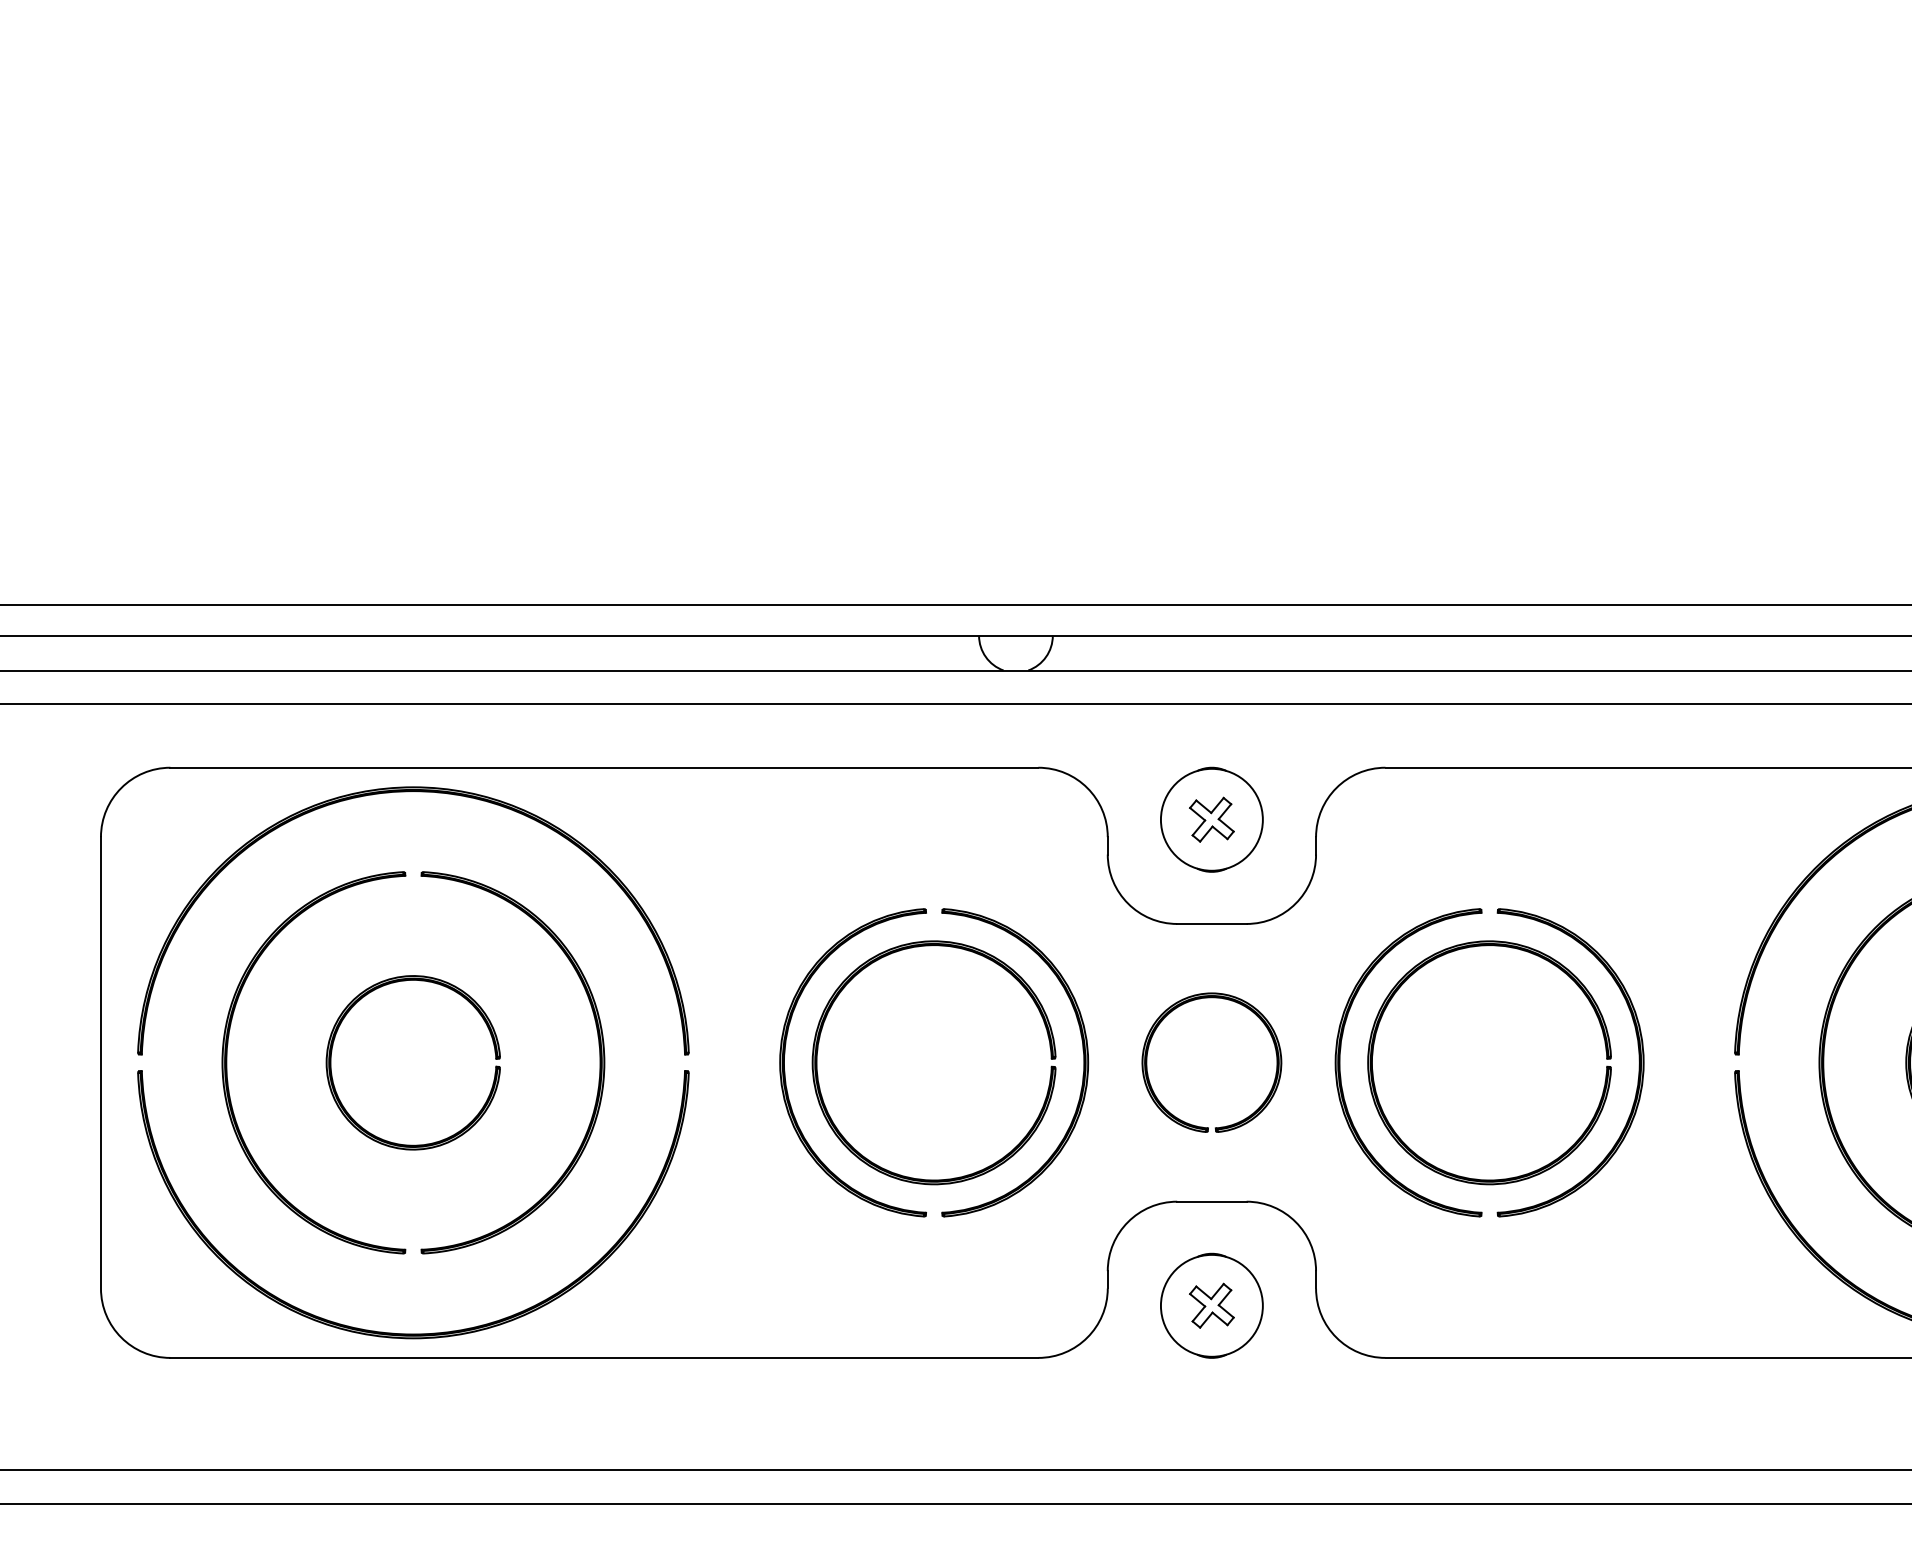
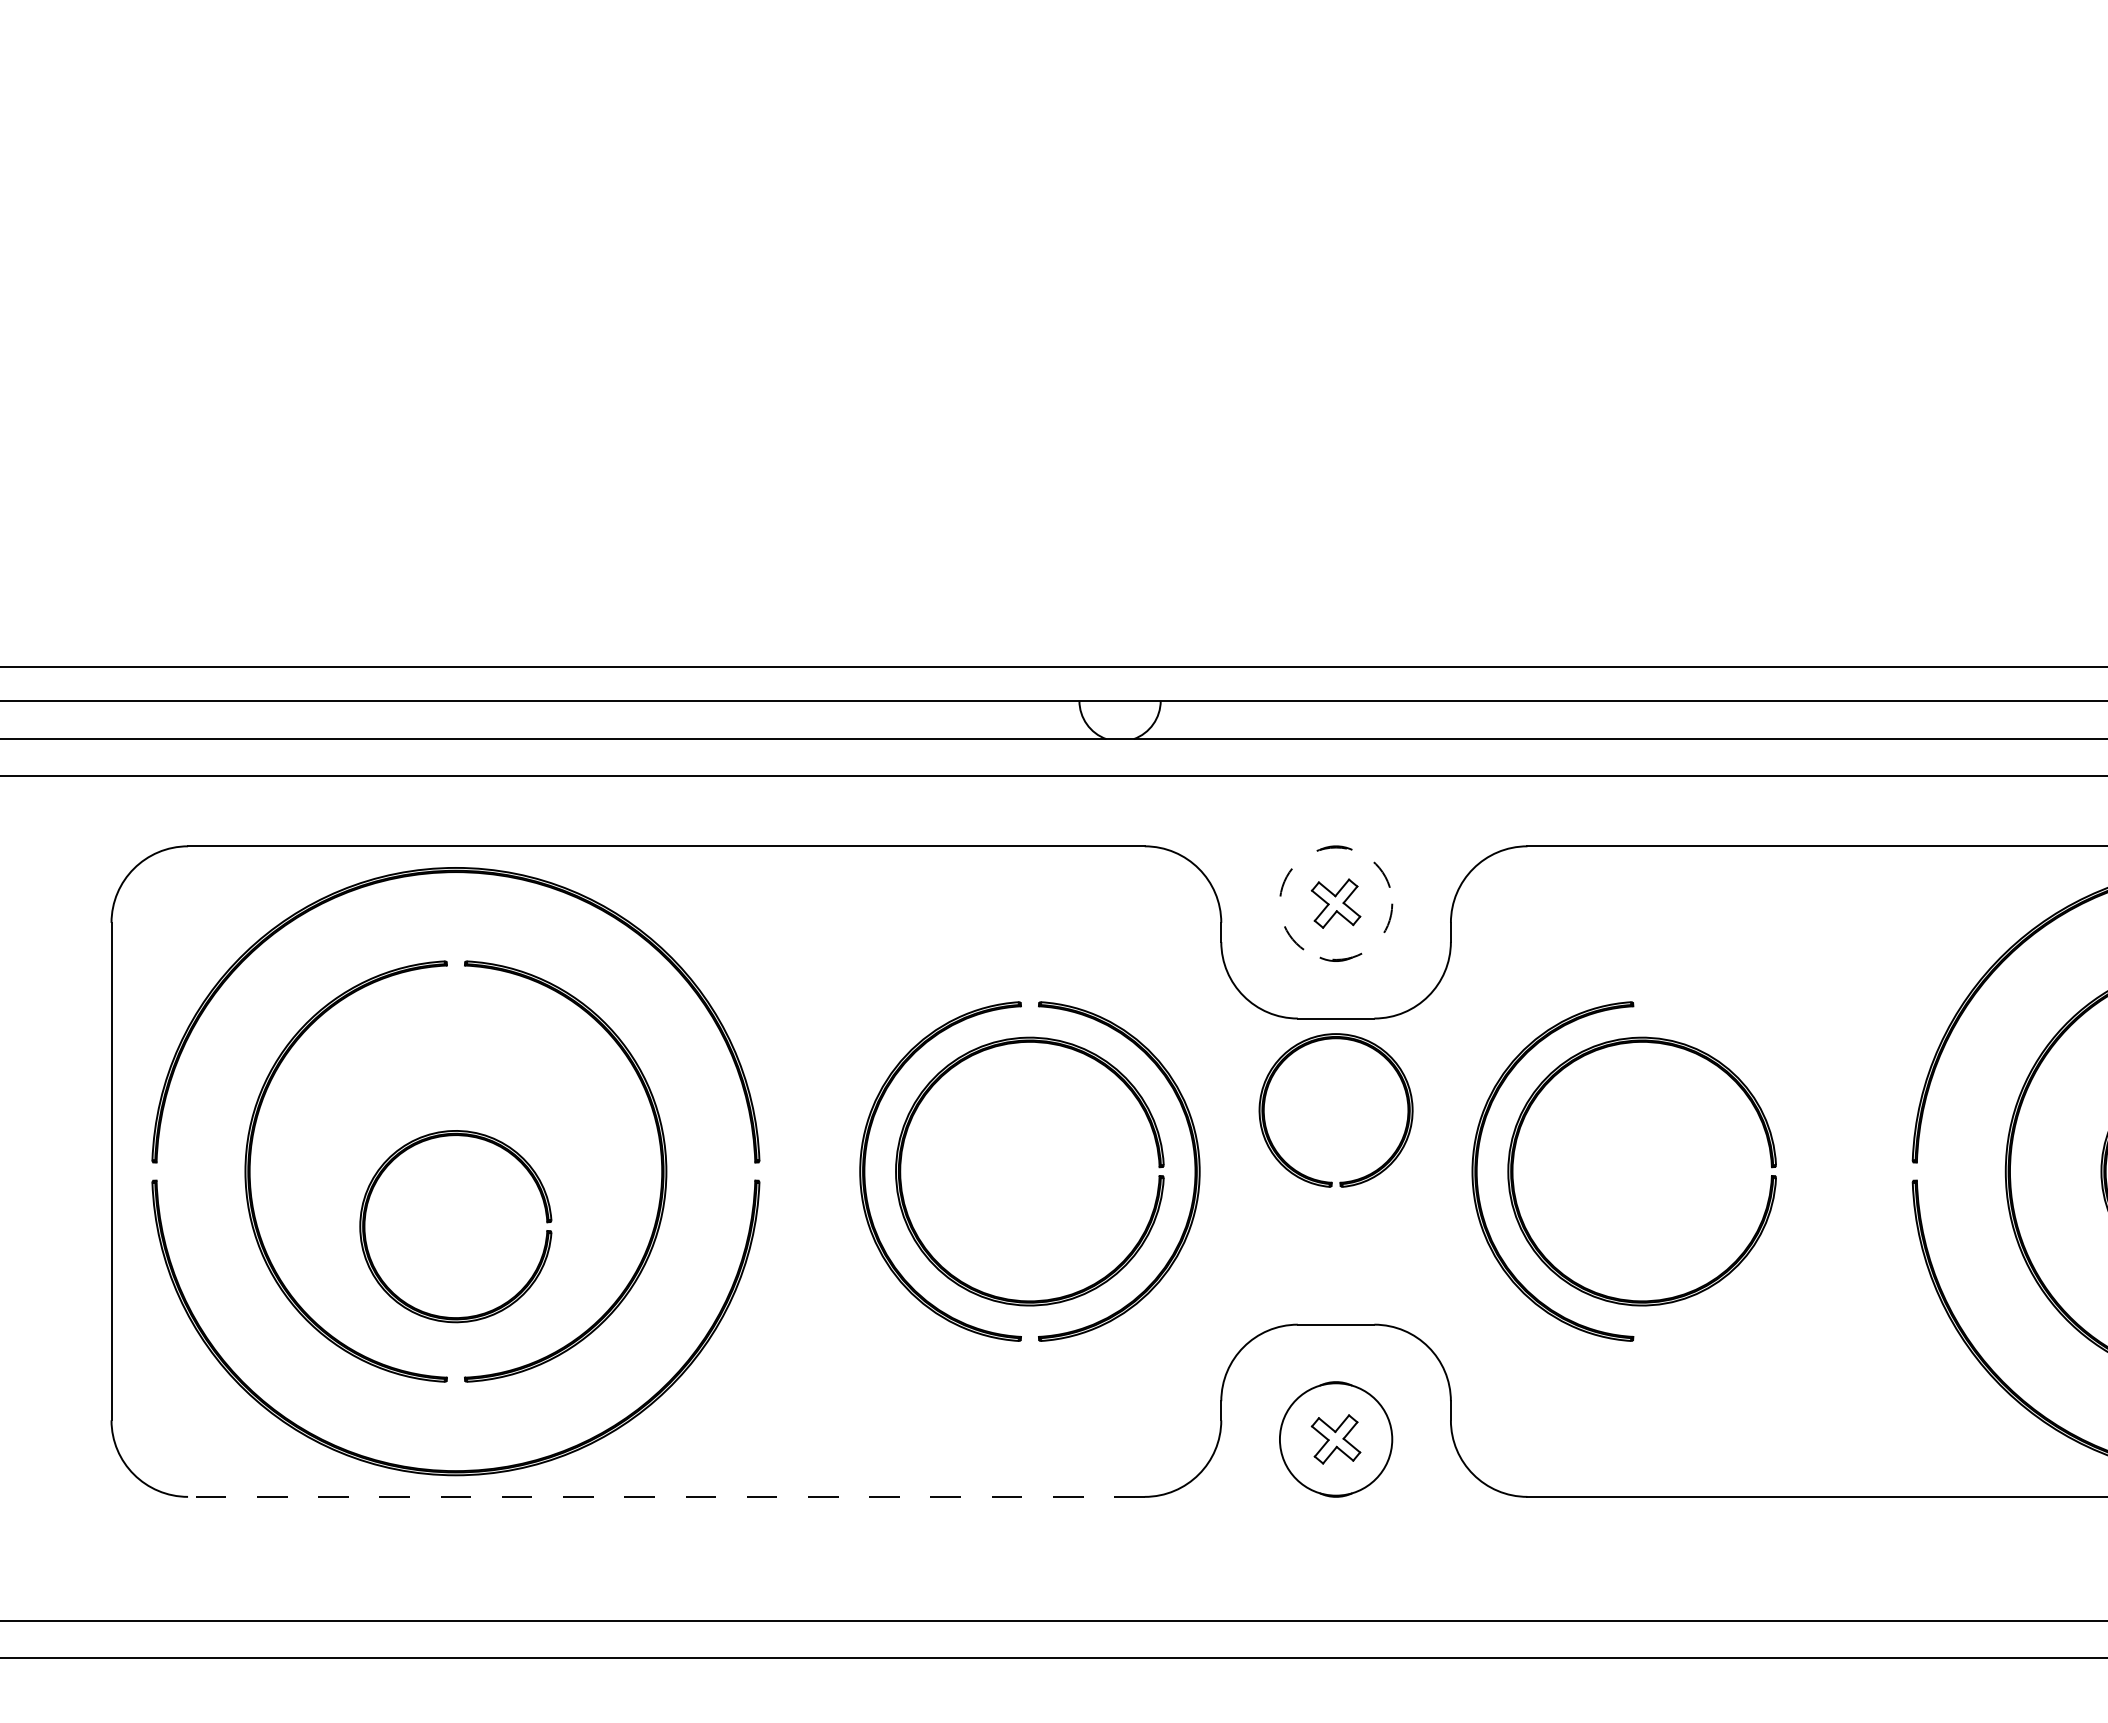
circle: (1211, 819) -> (1335, 903), solid -> dashed
part: (1148, 1050) -> (1266, 1096), moved
part: (332, 1052) -> (366, 1215), moved
part: (1638, 1062) -> (1806, 1171), removed
line: (603, 1357) -> (665, 1496), solid -> dashed

